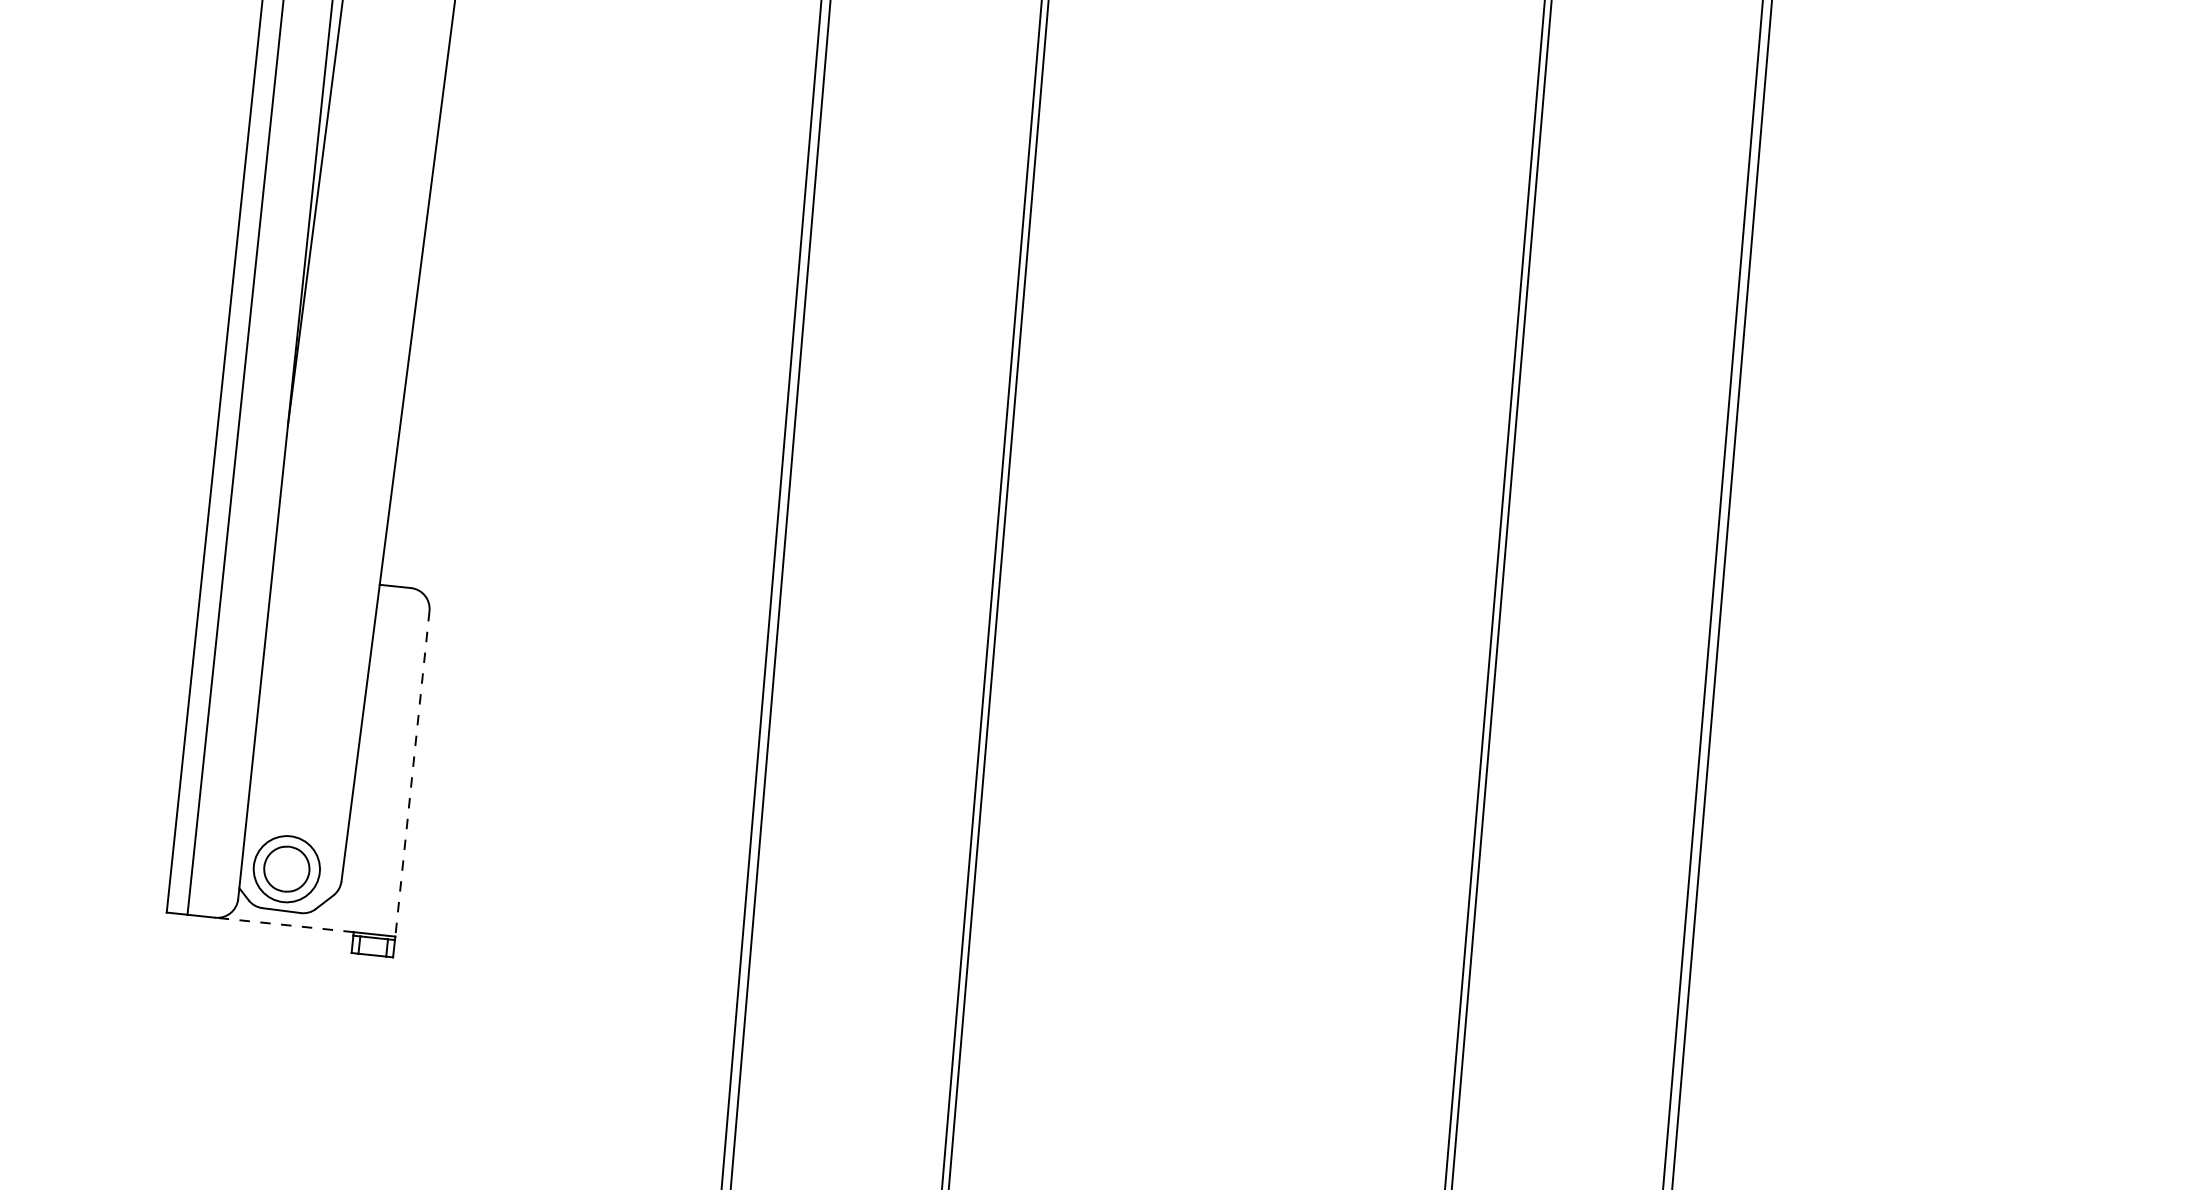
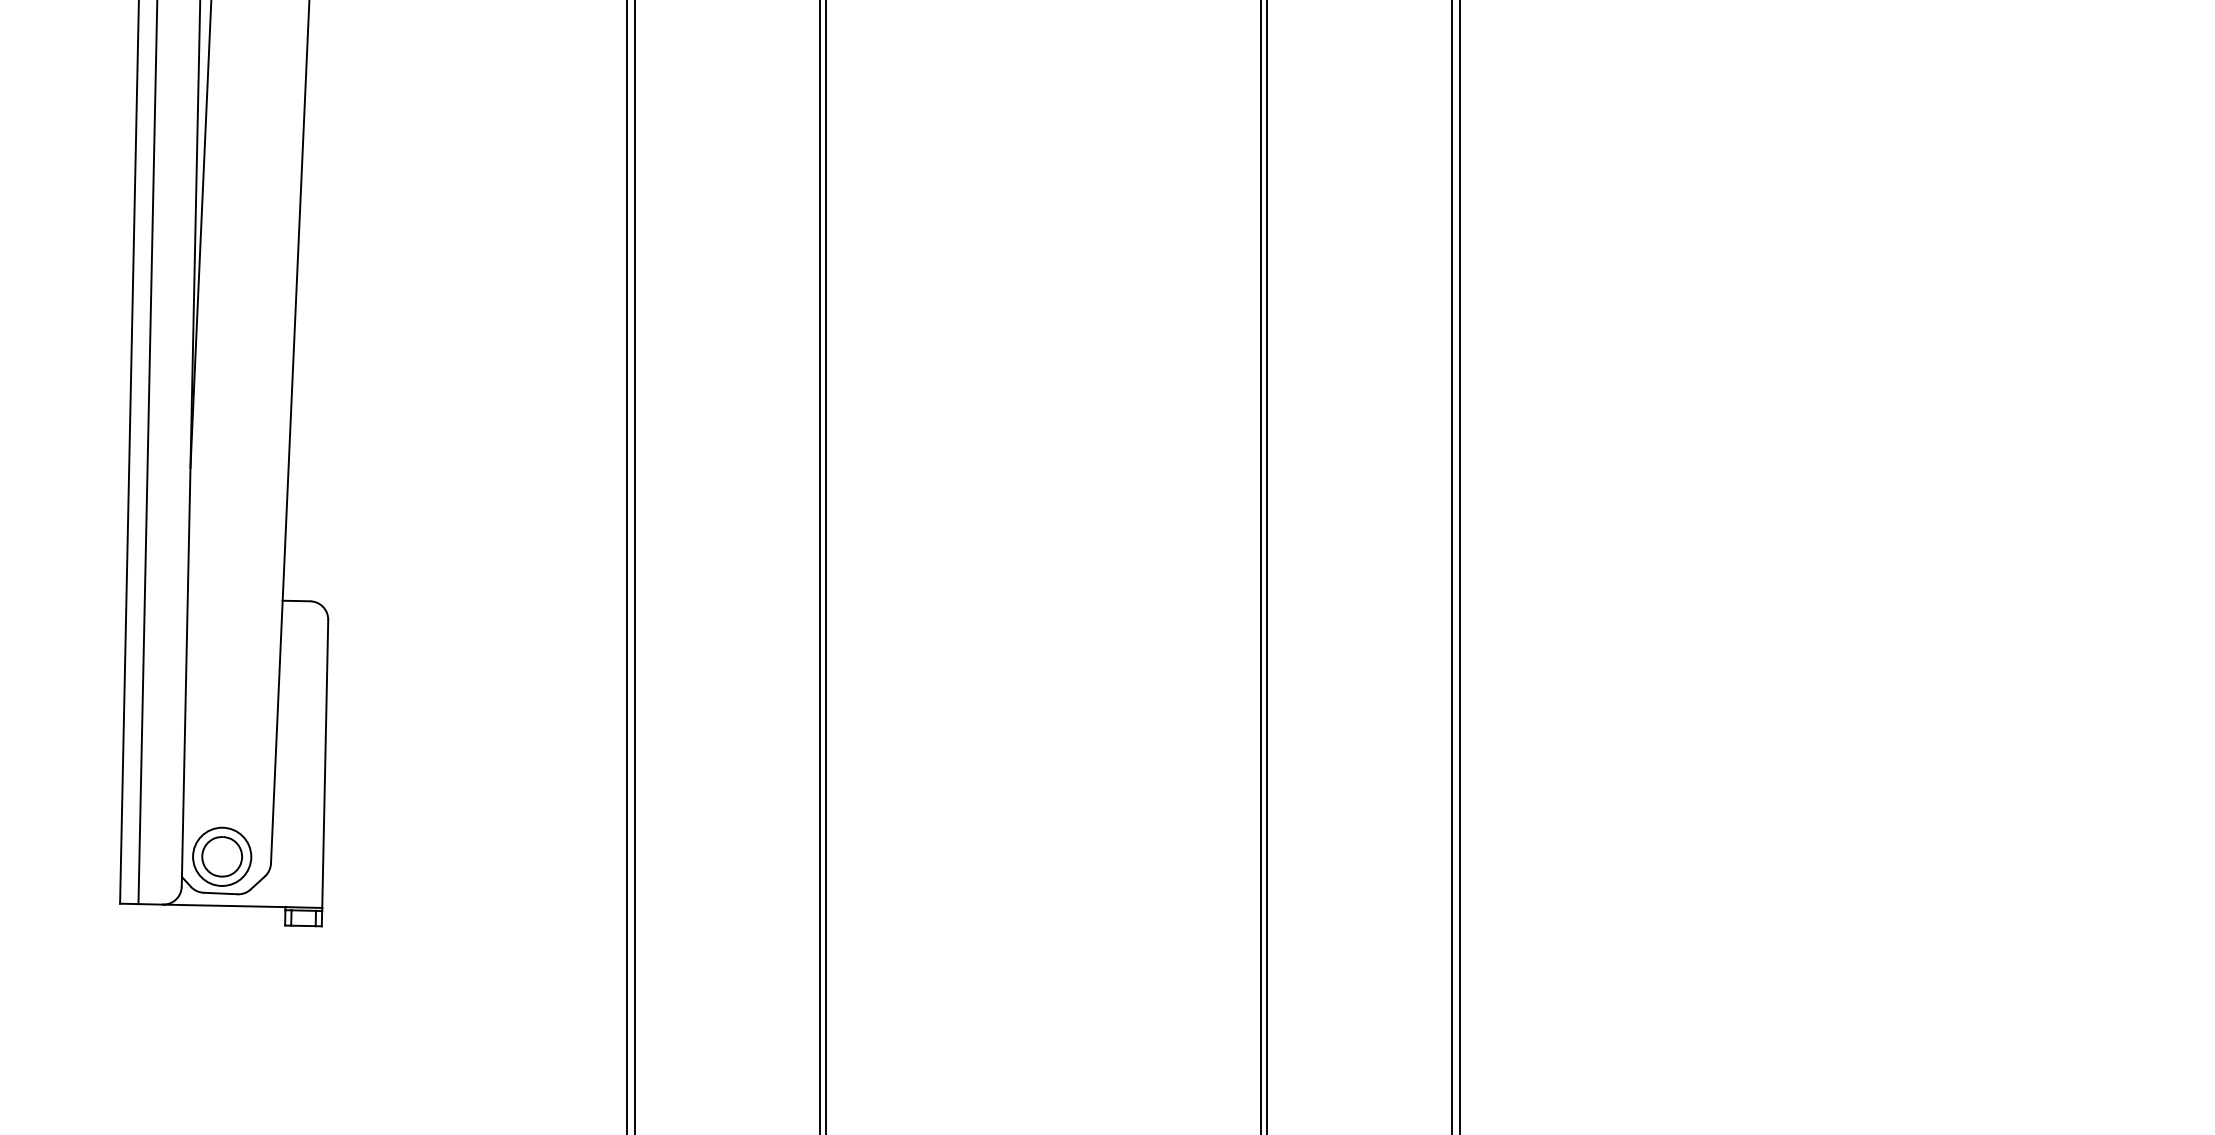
line: (412, 773) -> (325, 763), dashed -> solid
line: (283, 924) -> (223, 905), dashed -> solid

